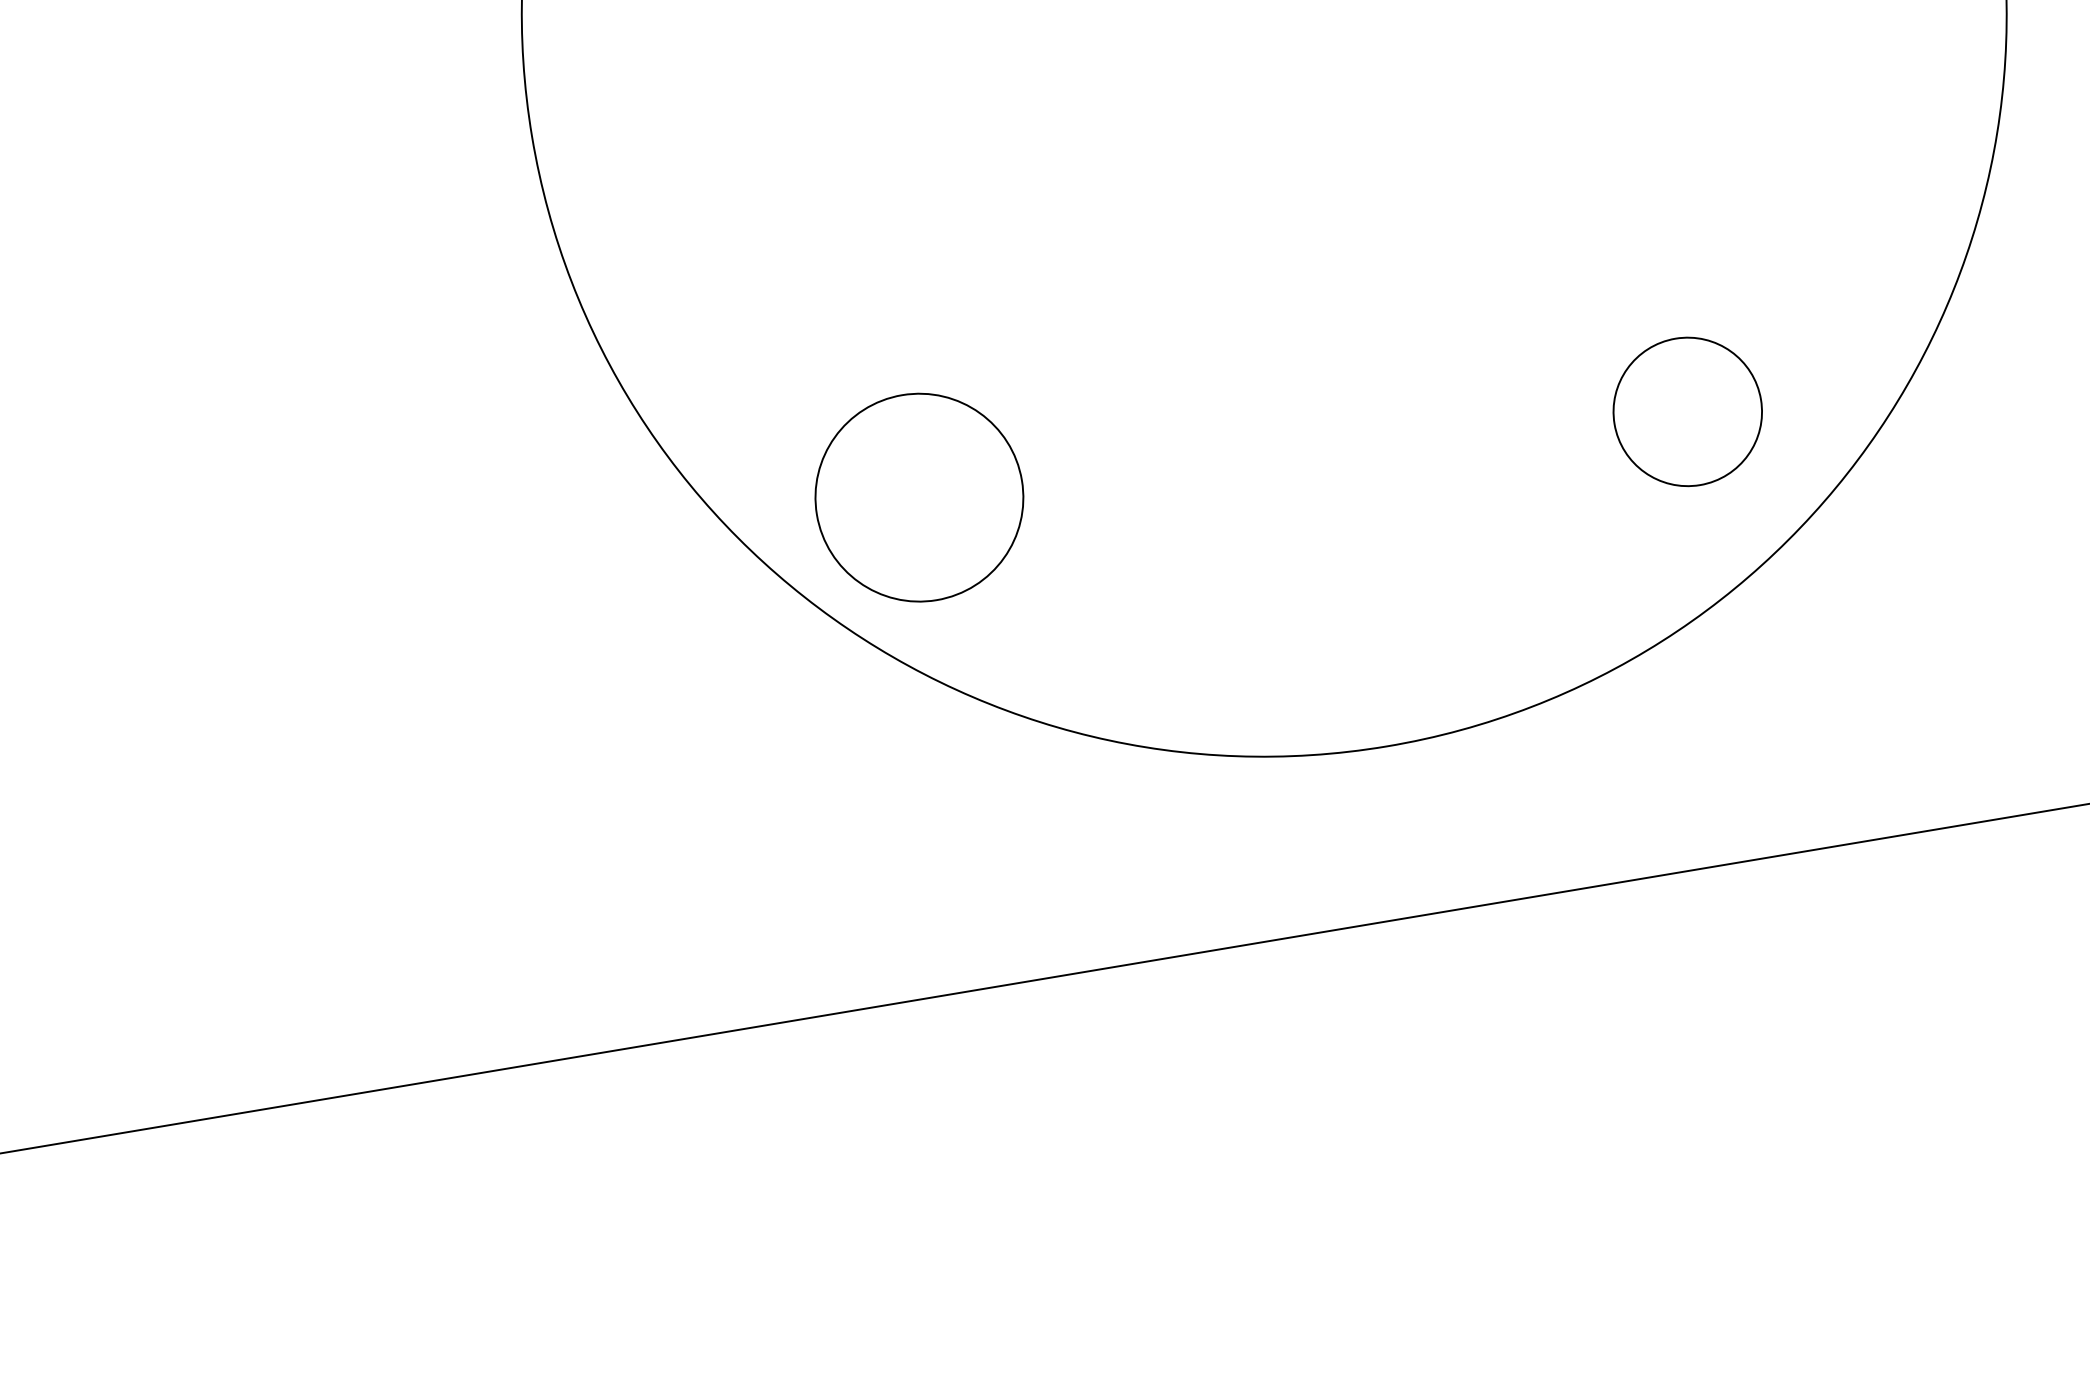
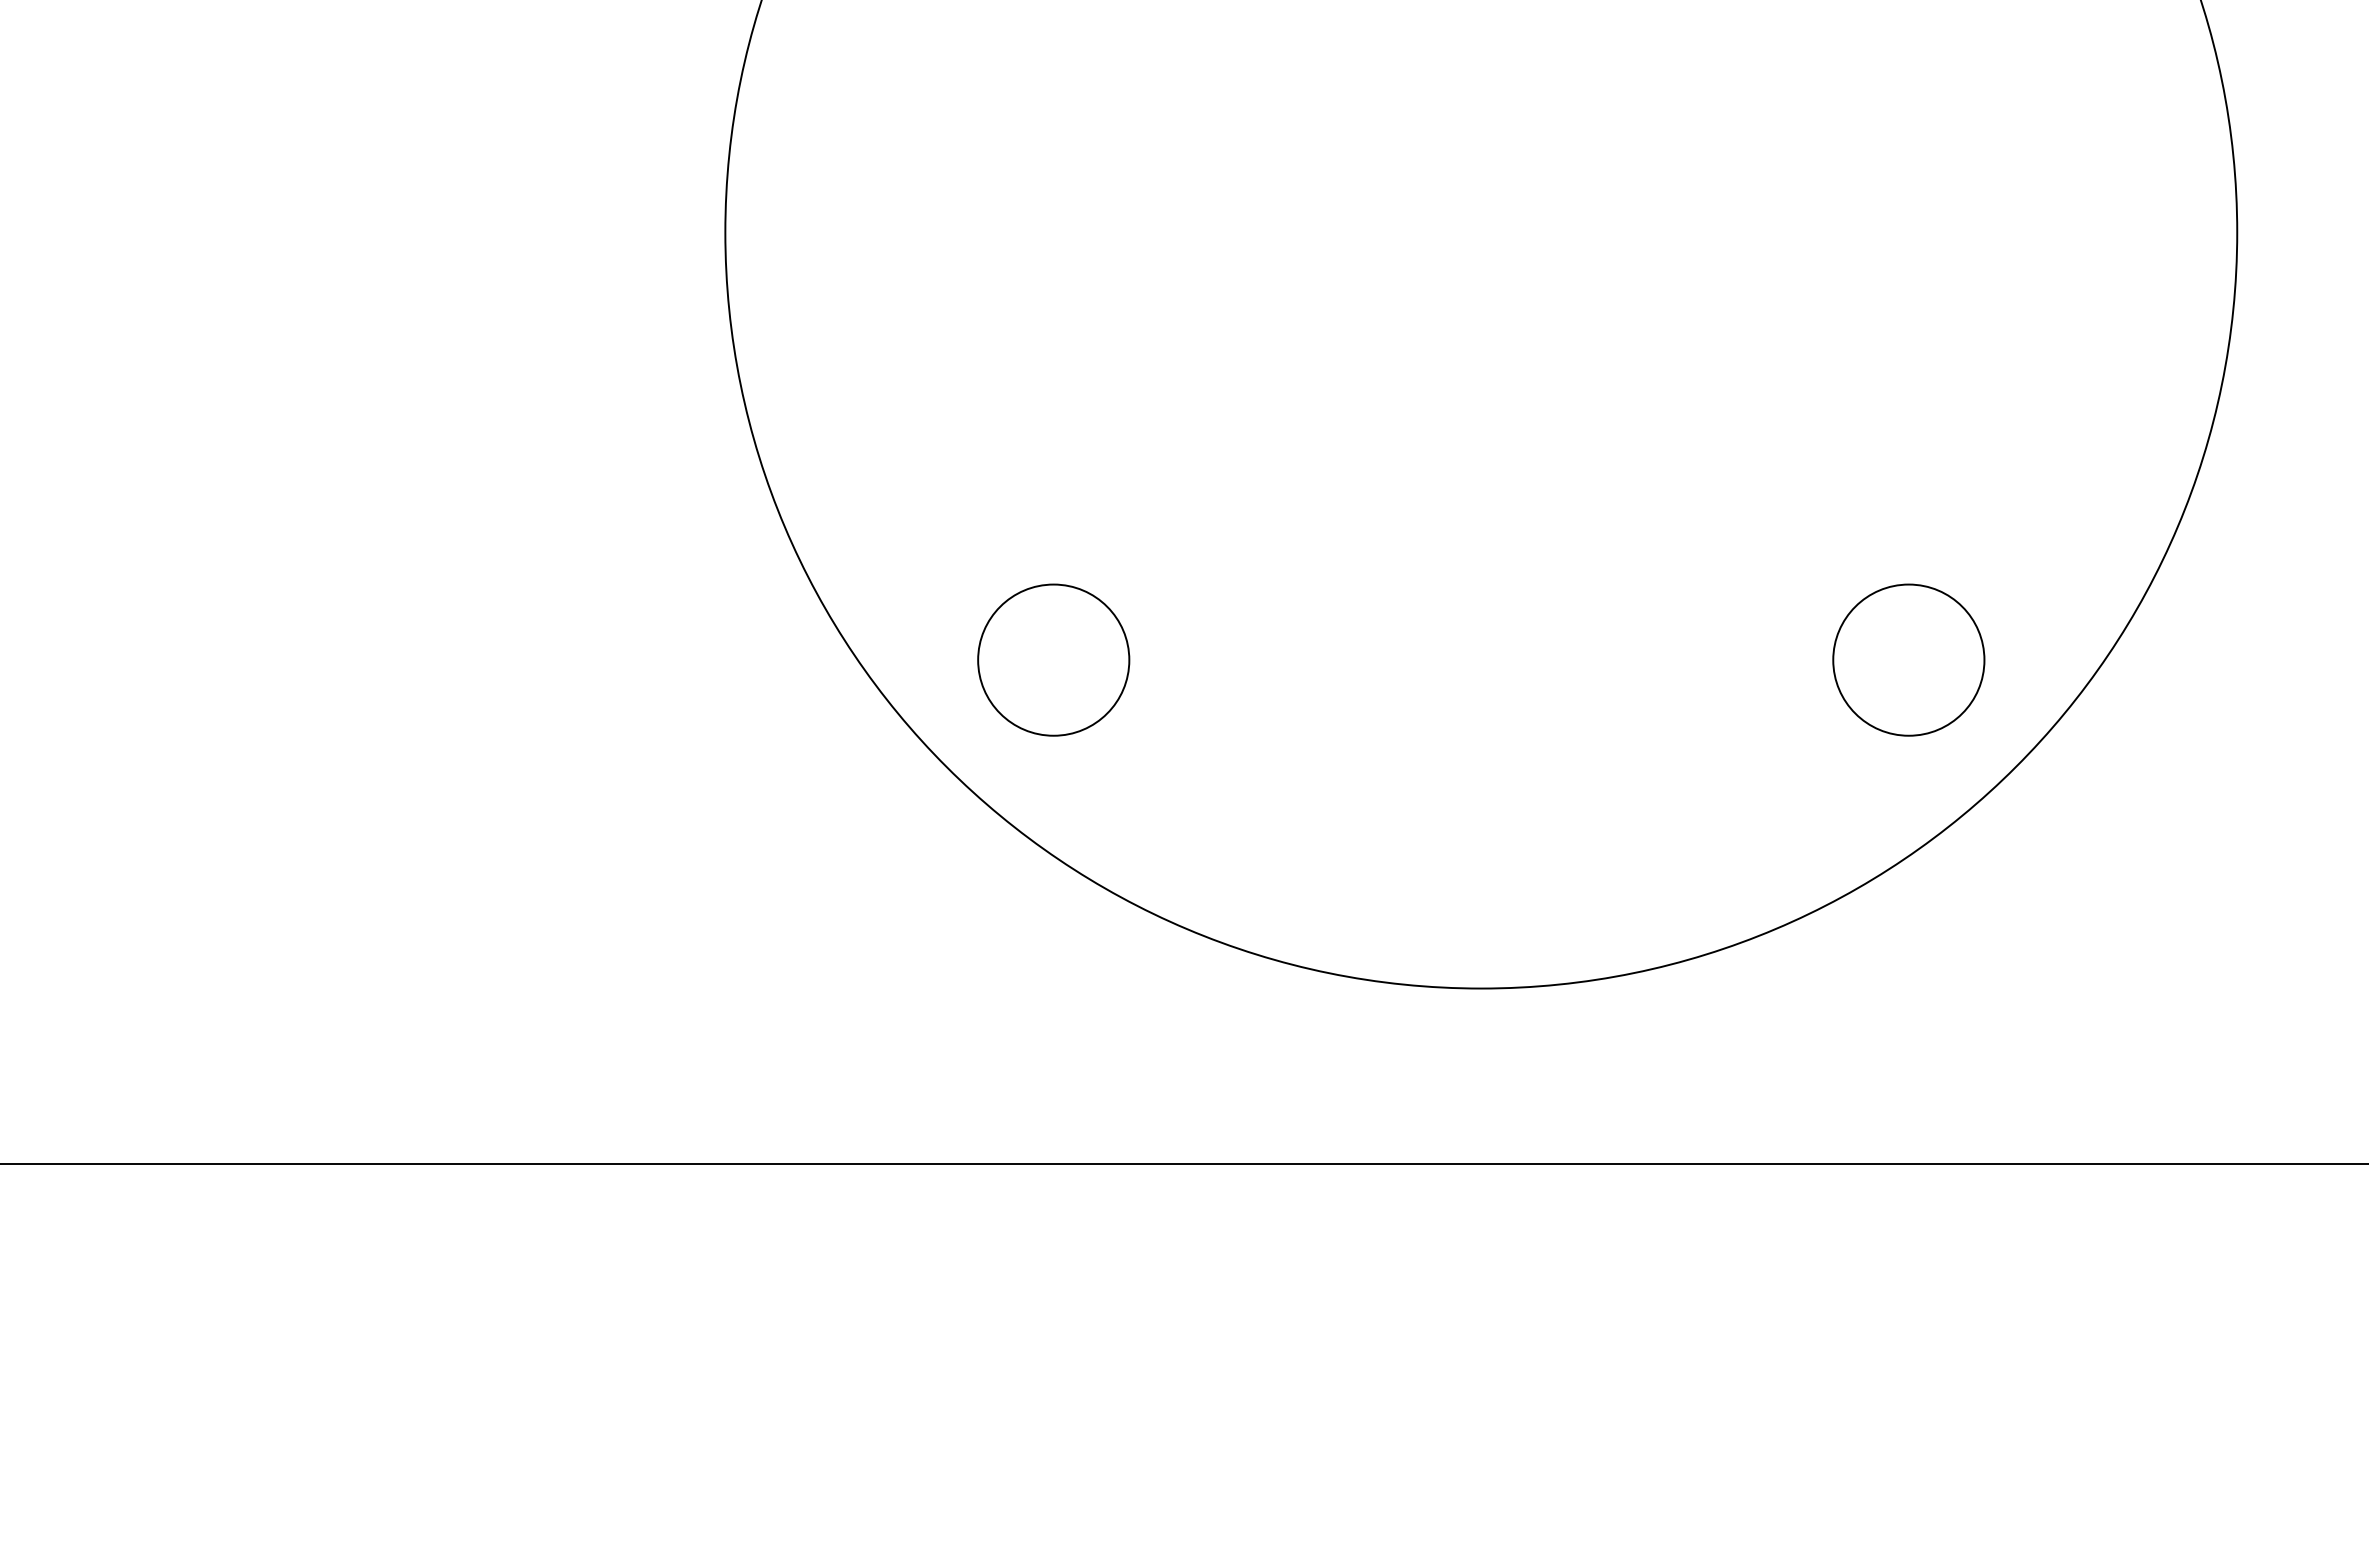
circle: (1687, 411) -> (1908, 659), moved
circle: (919, 497) -> (1053, 659), size x0.71

